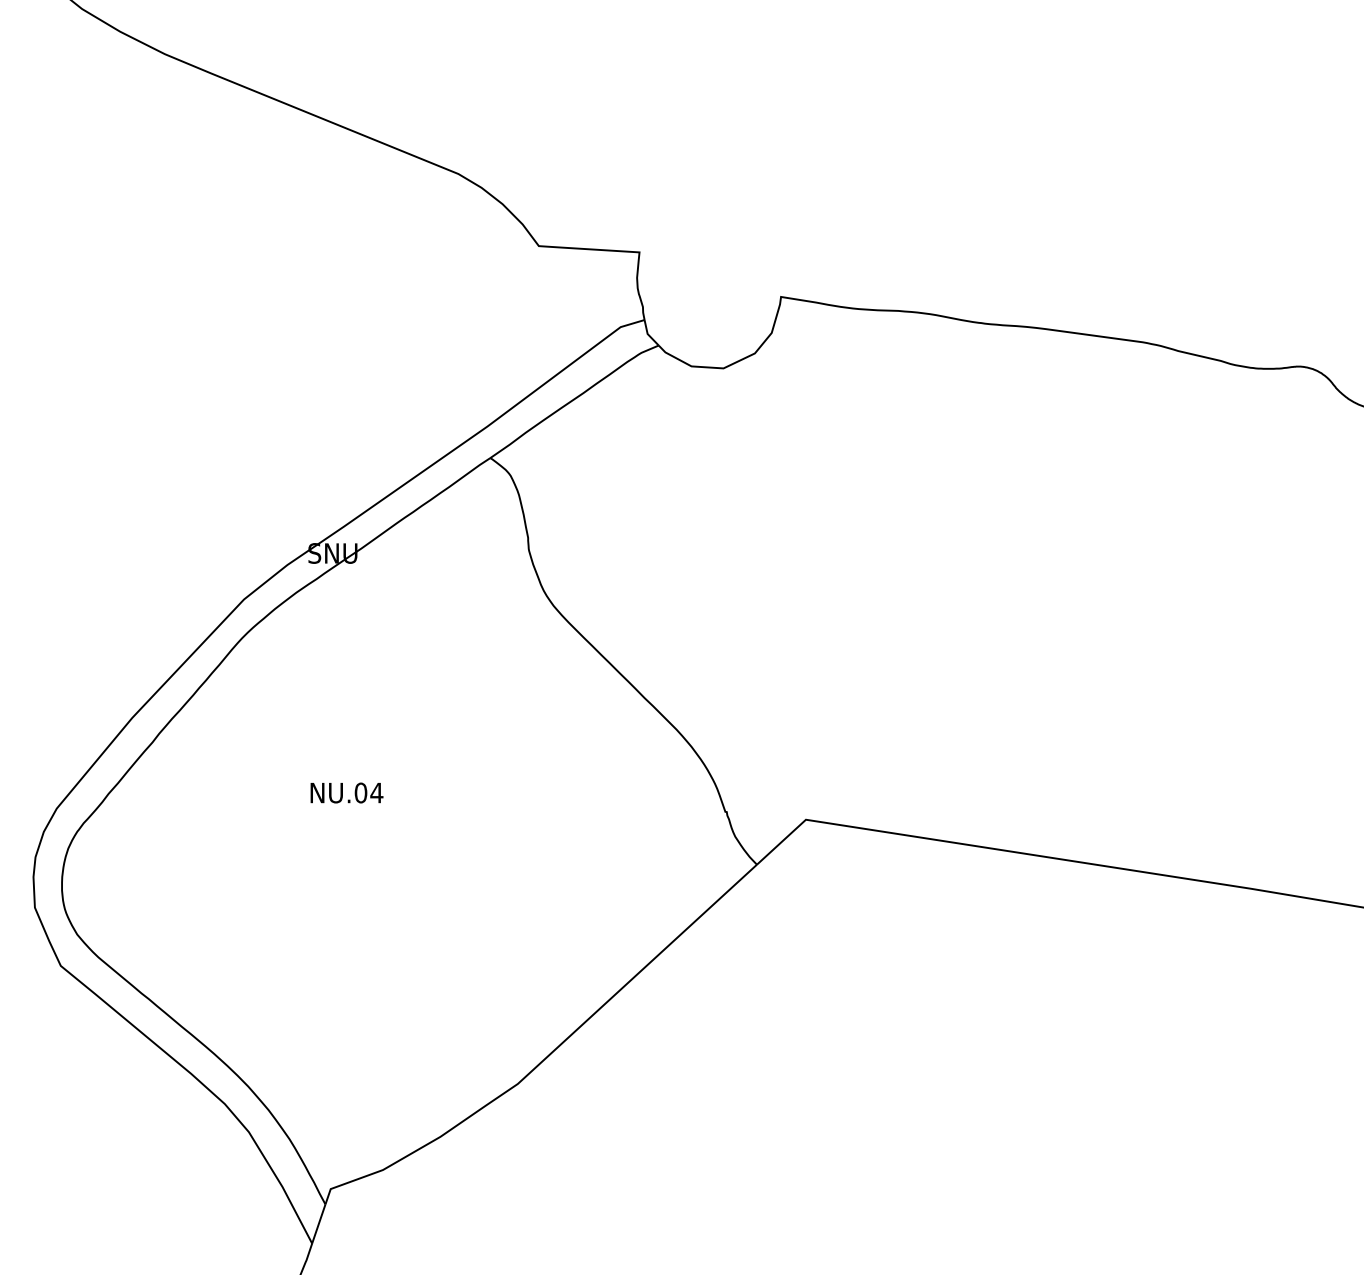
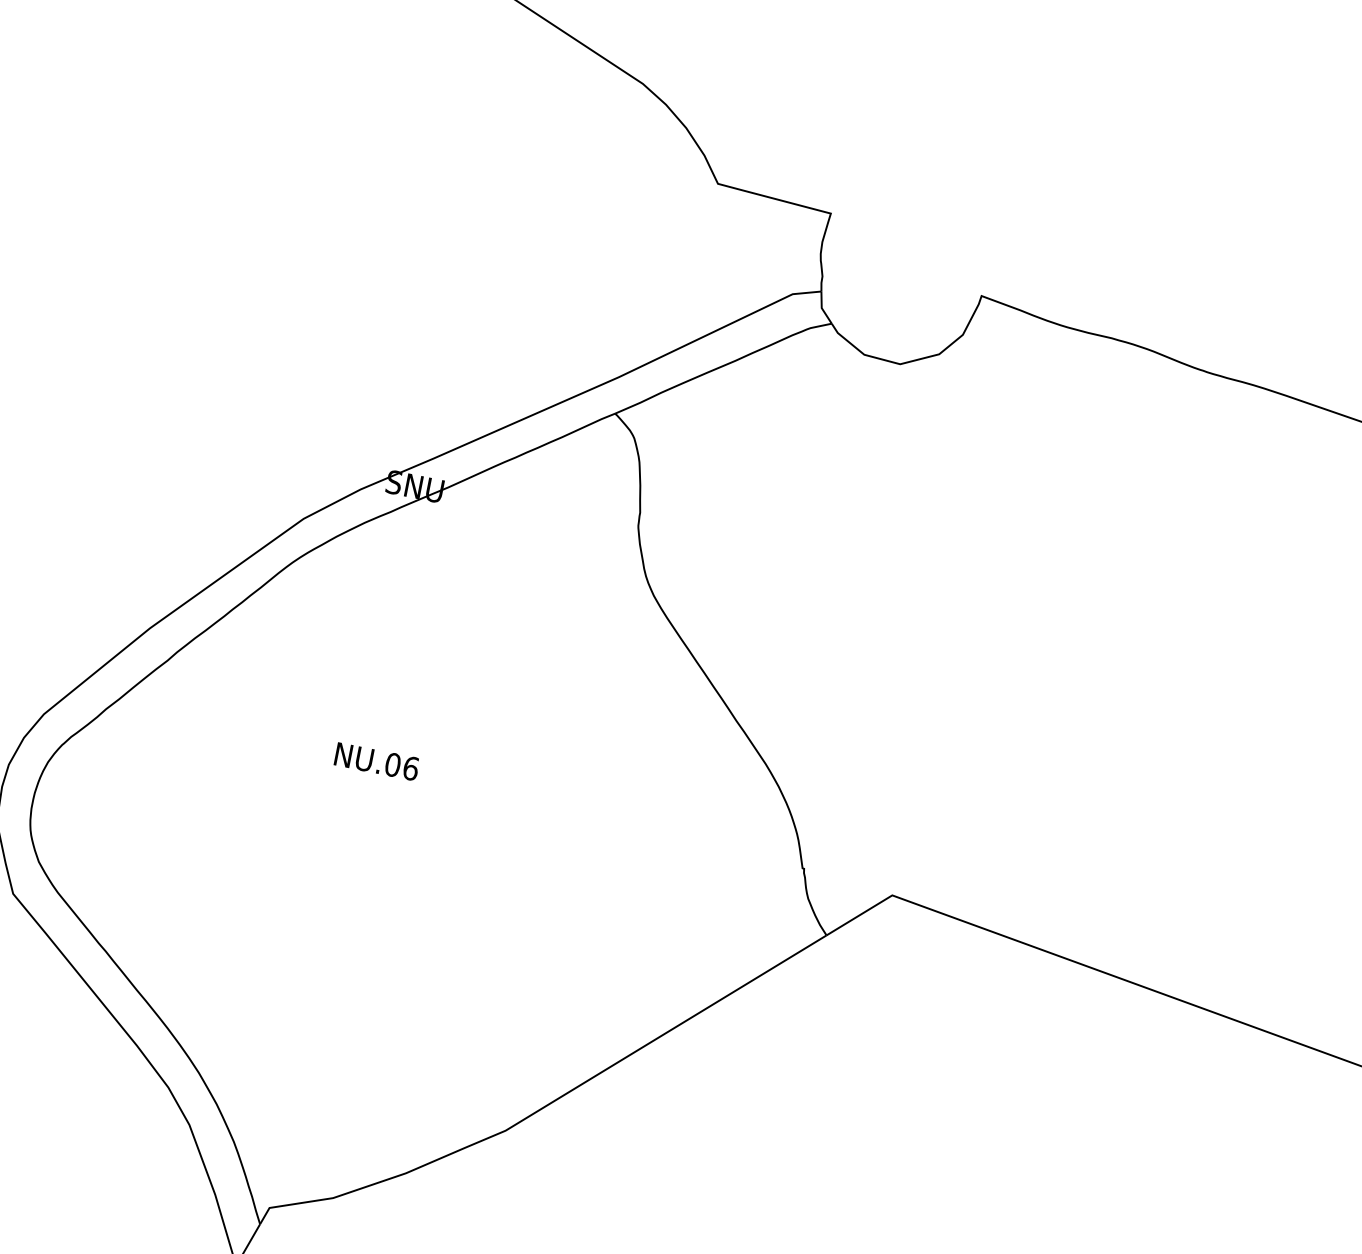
text: (376, 792) -> (410, 767), NU.04 -> NU.06

